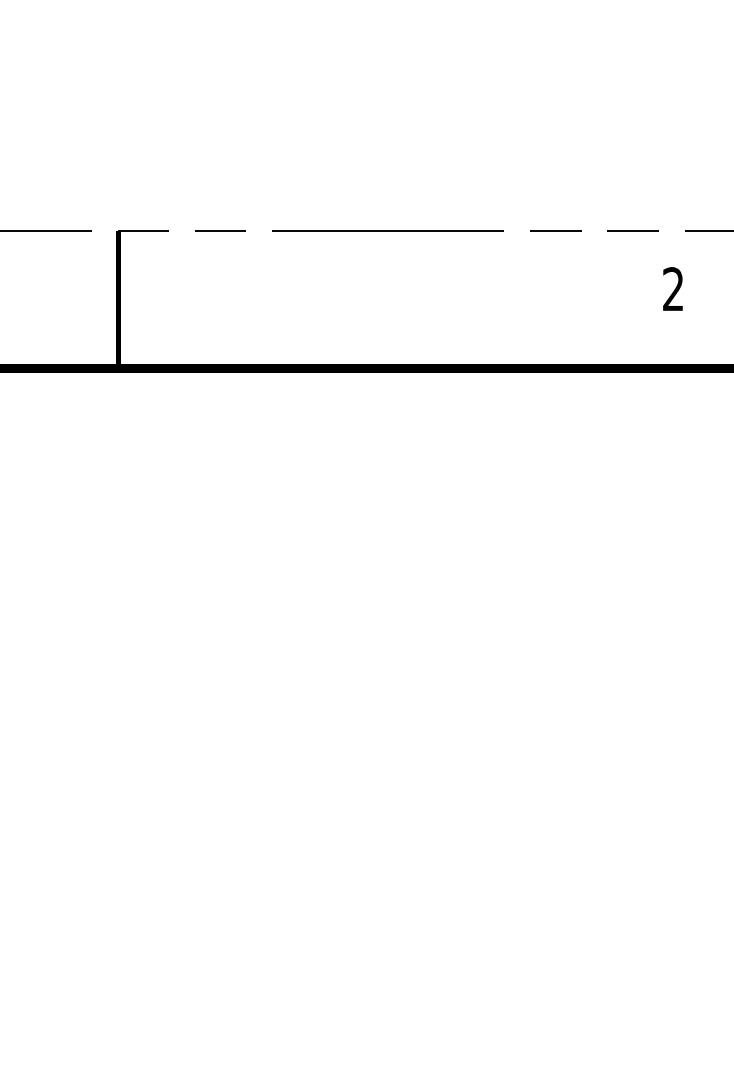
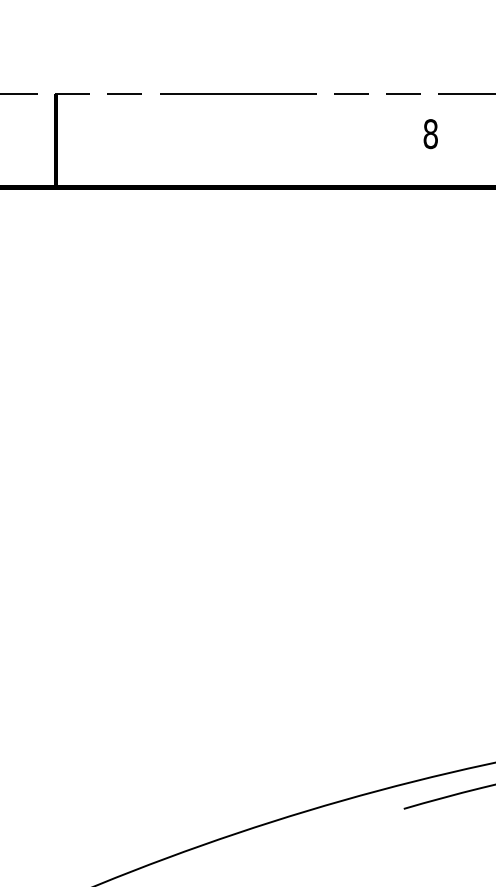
text: (673, 289) -> (430, 134), 2 -> 8

